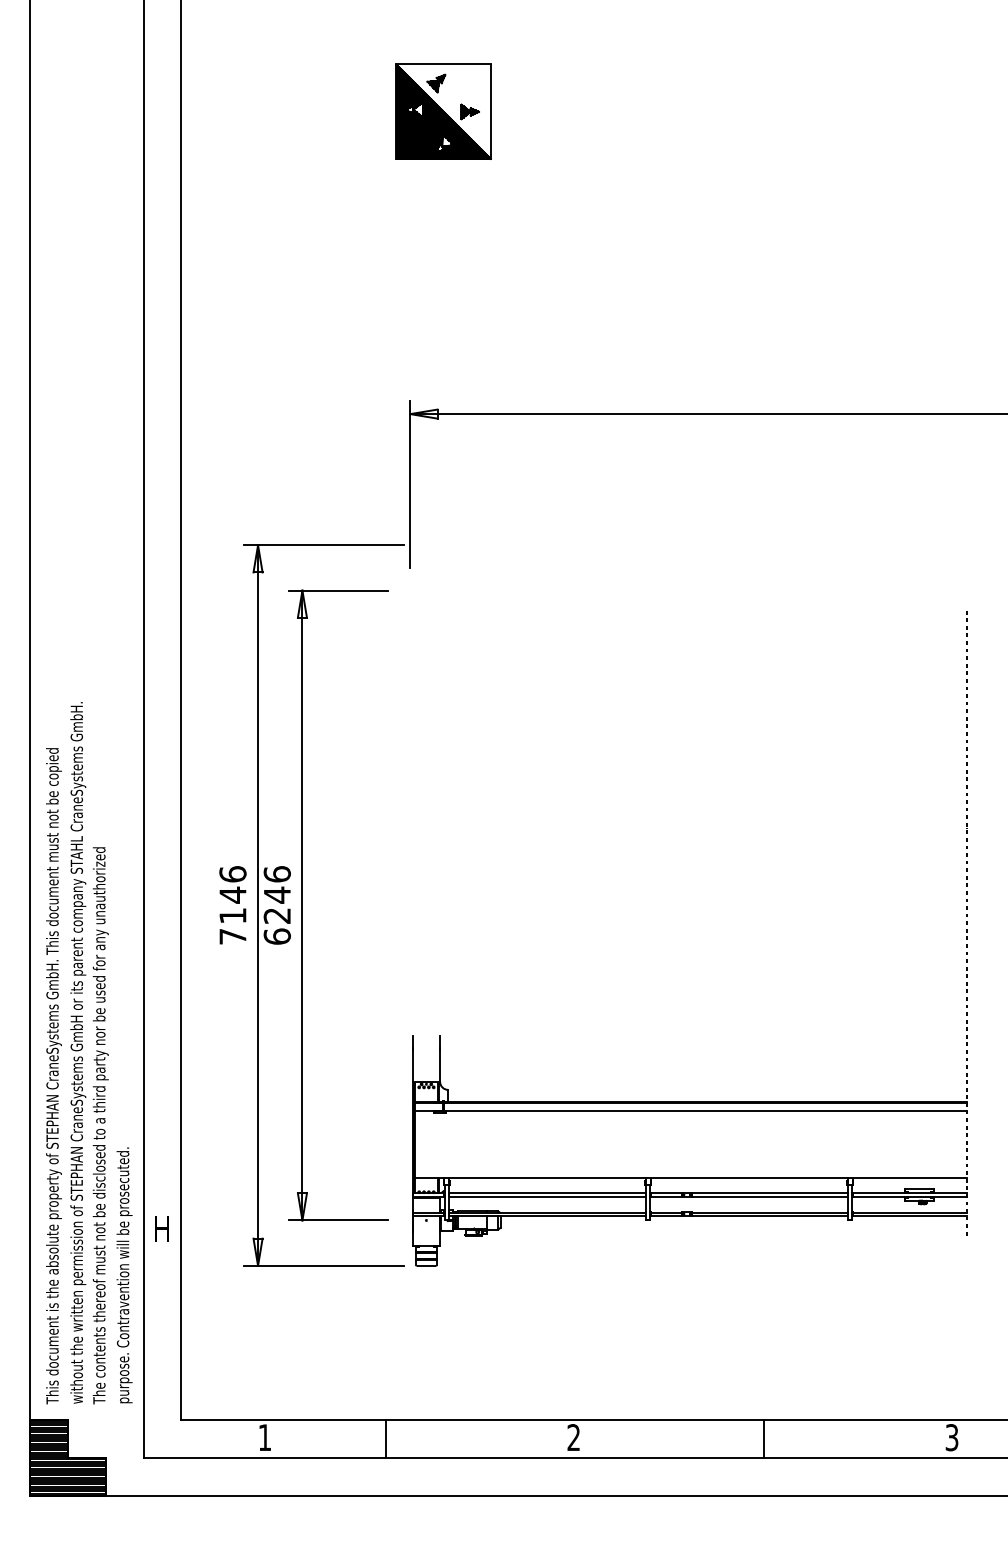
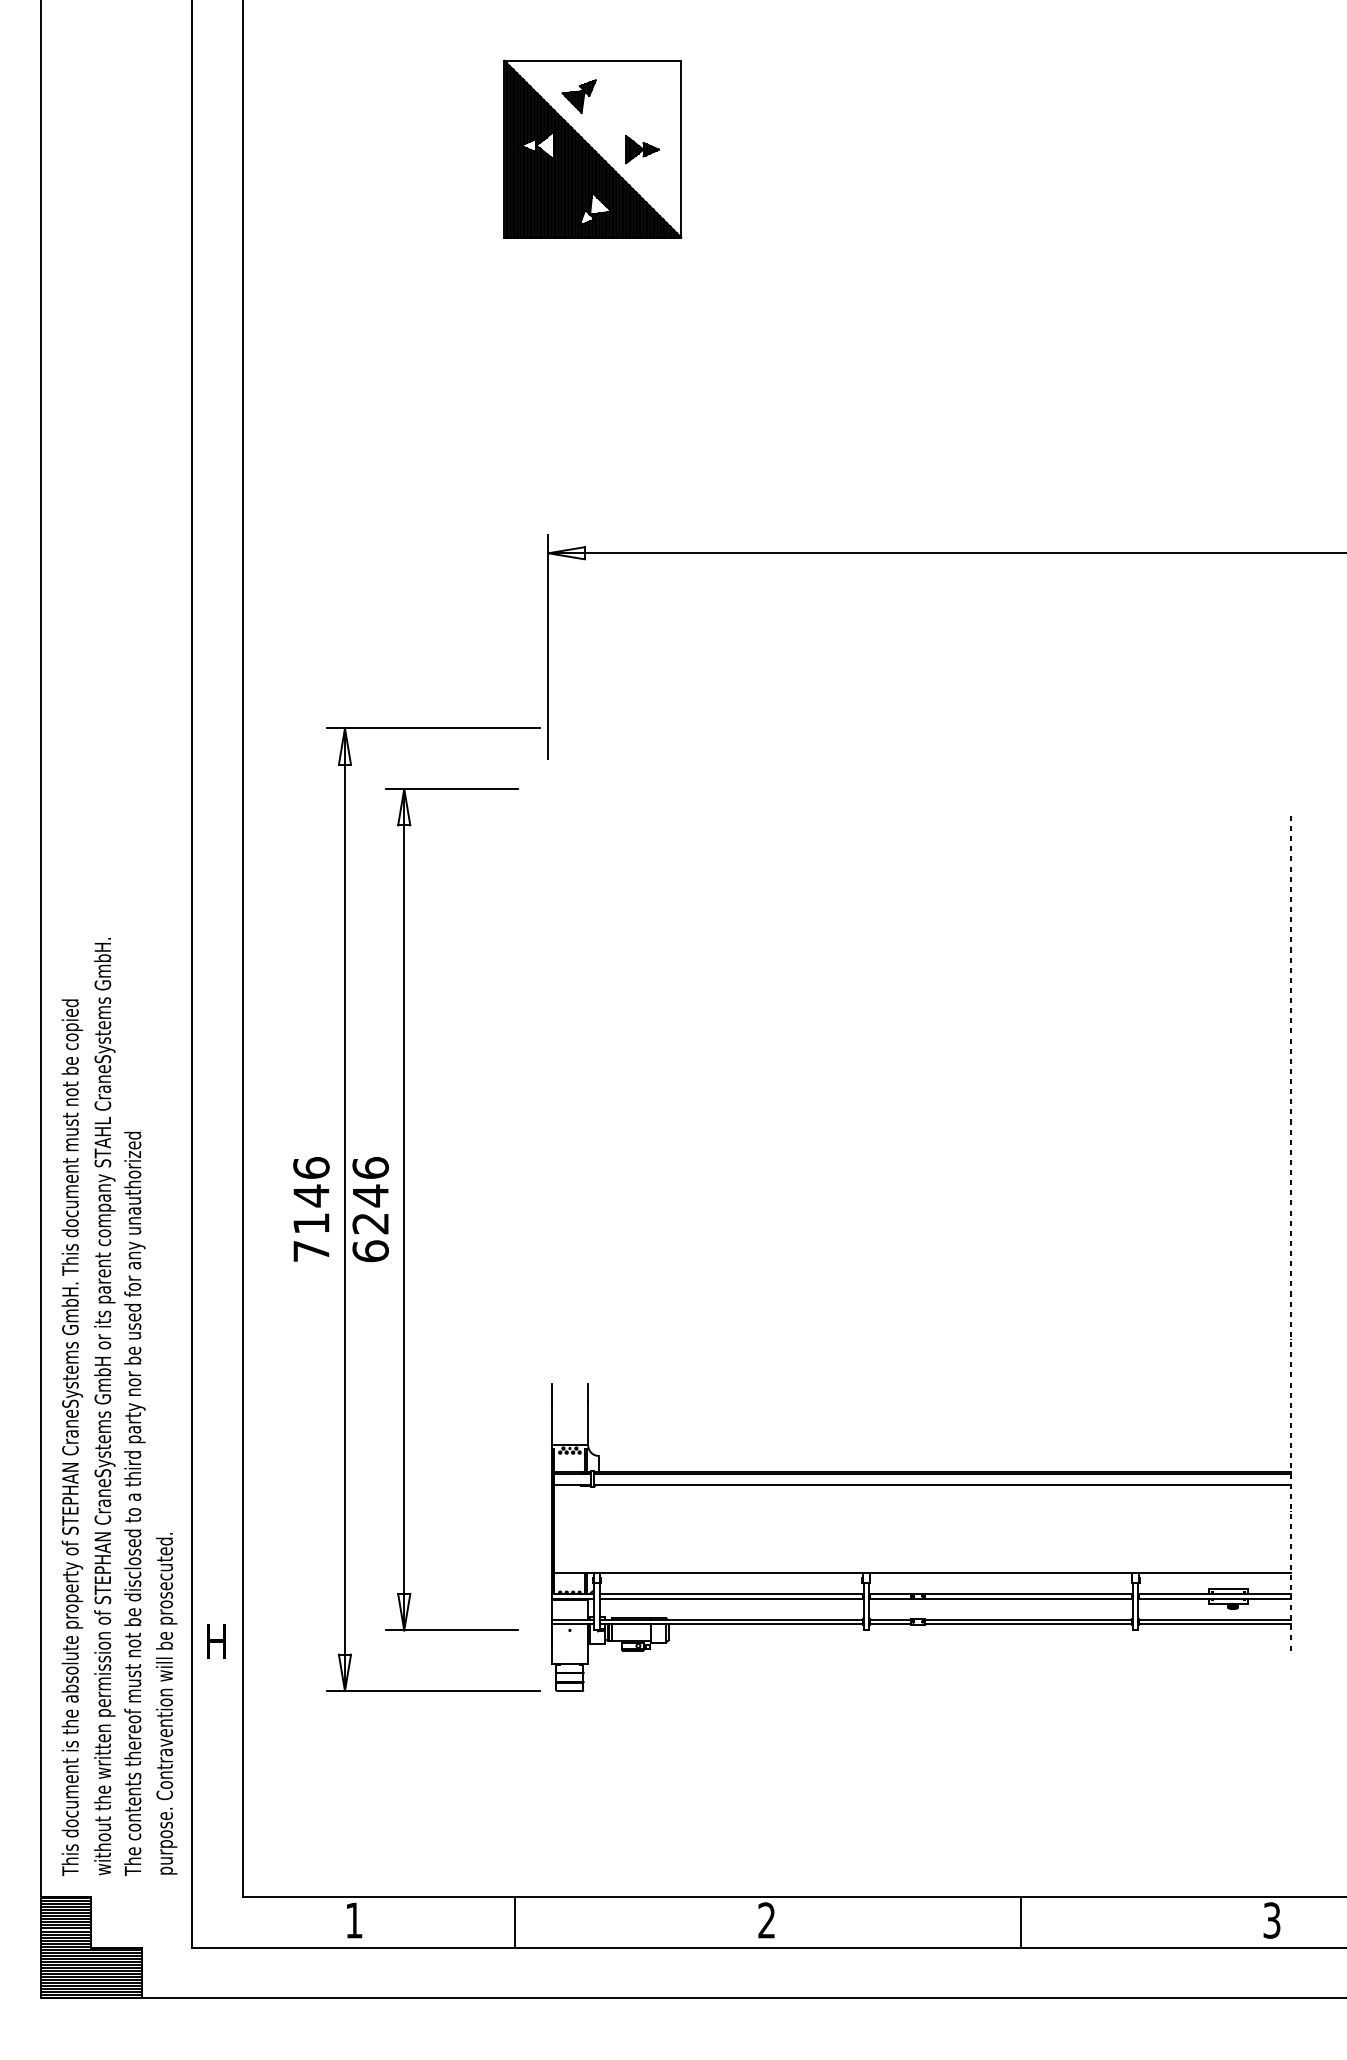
part: (443, 111) -> (592, 149), size x1.4

